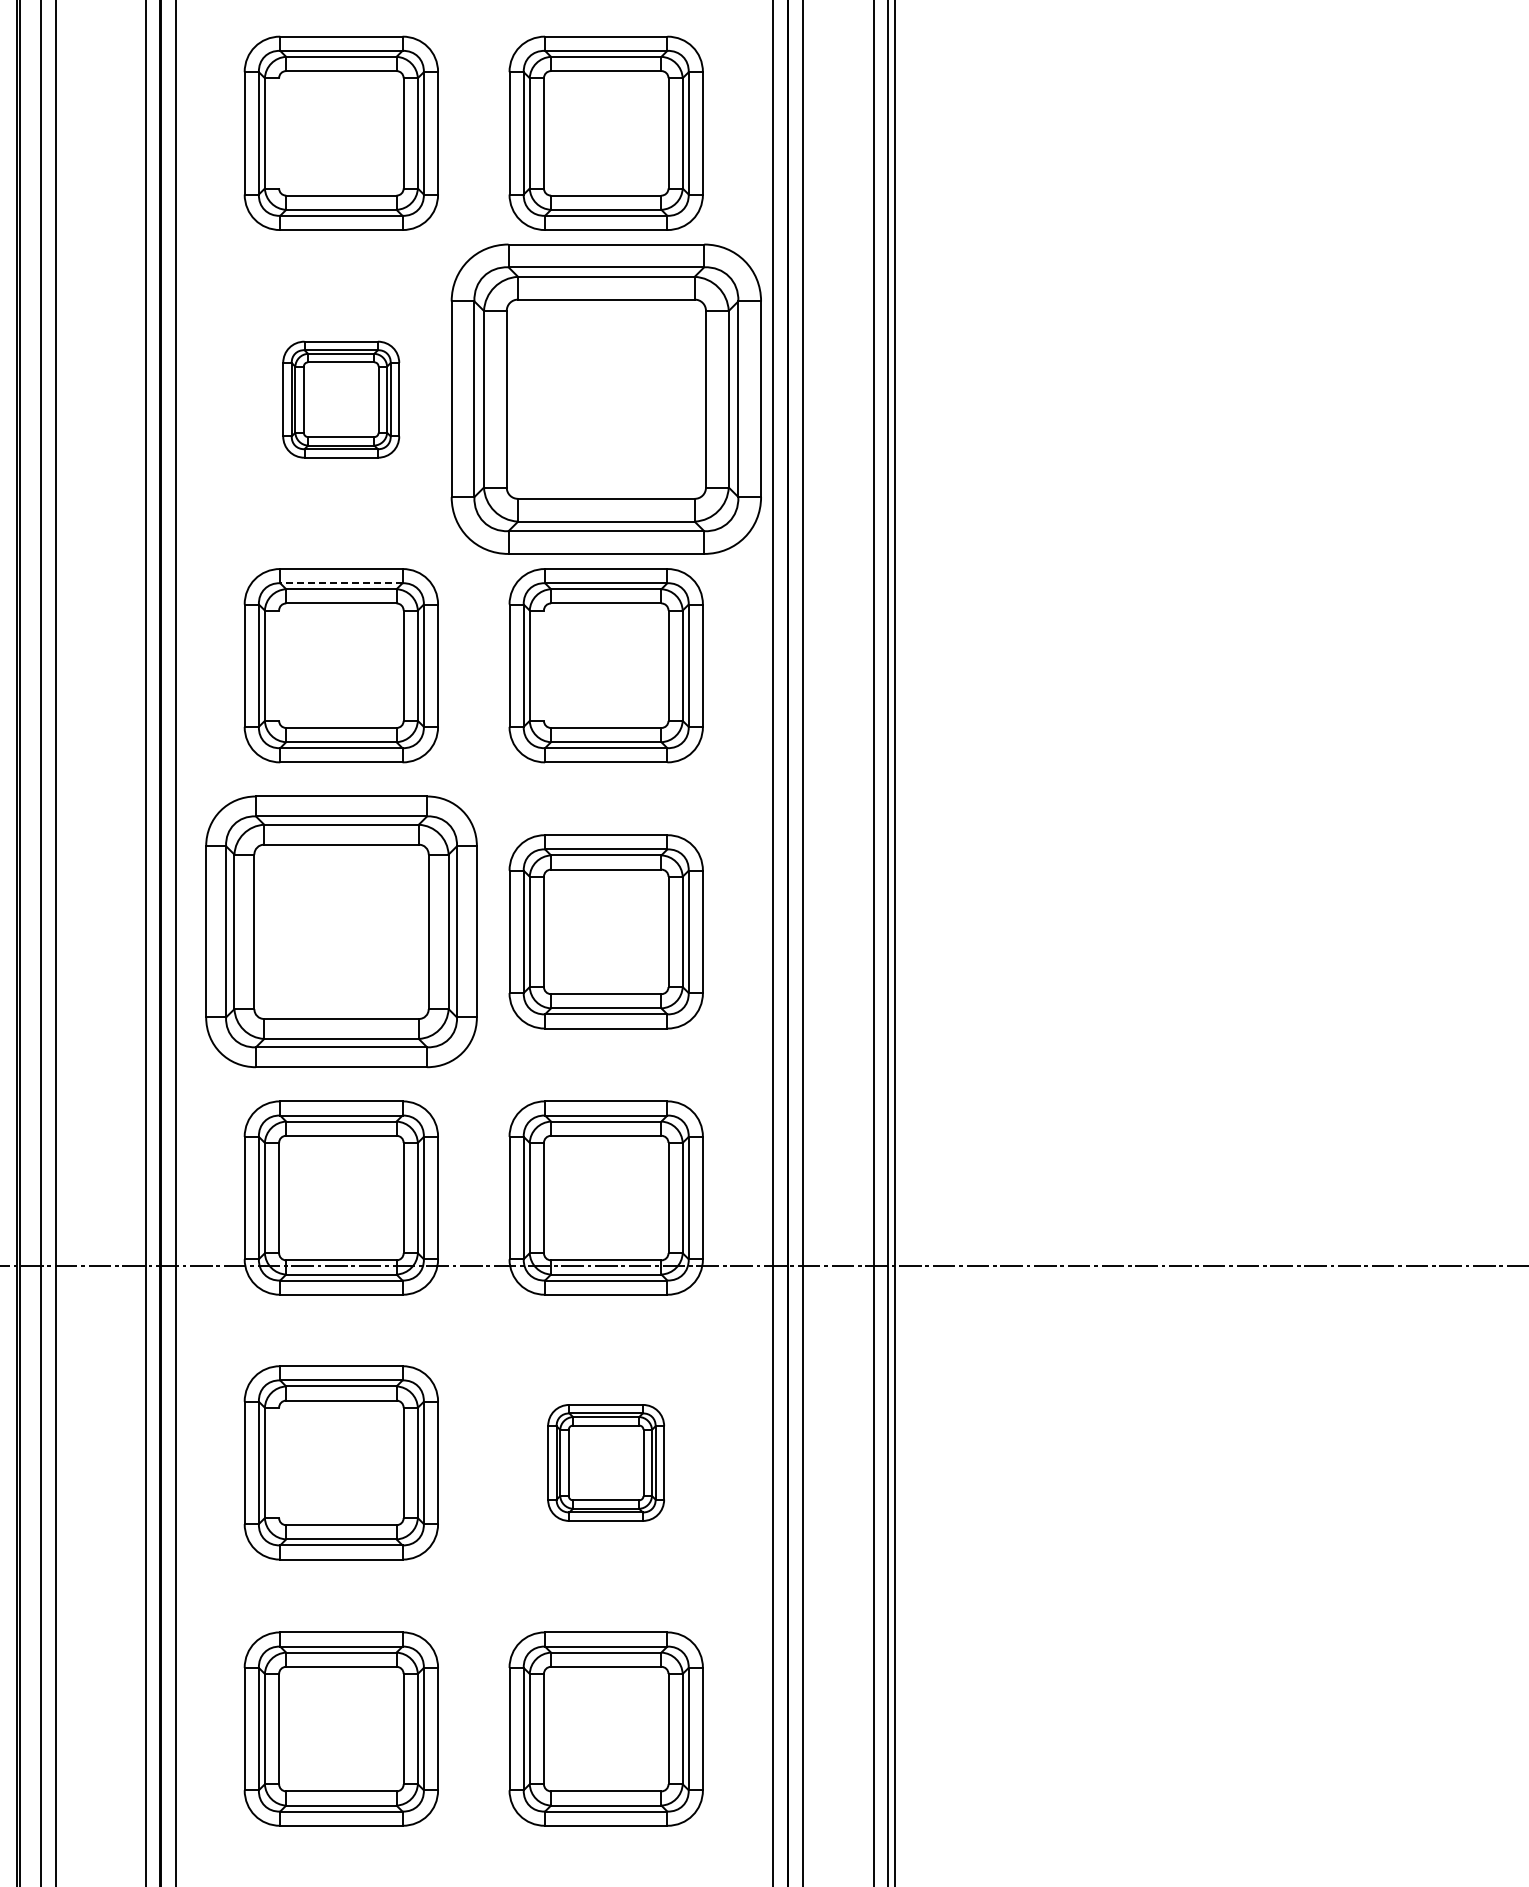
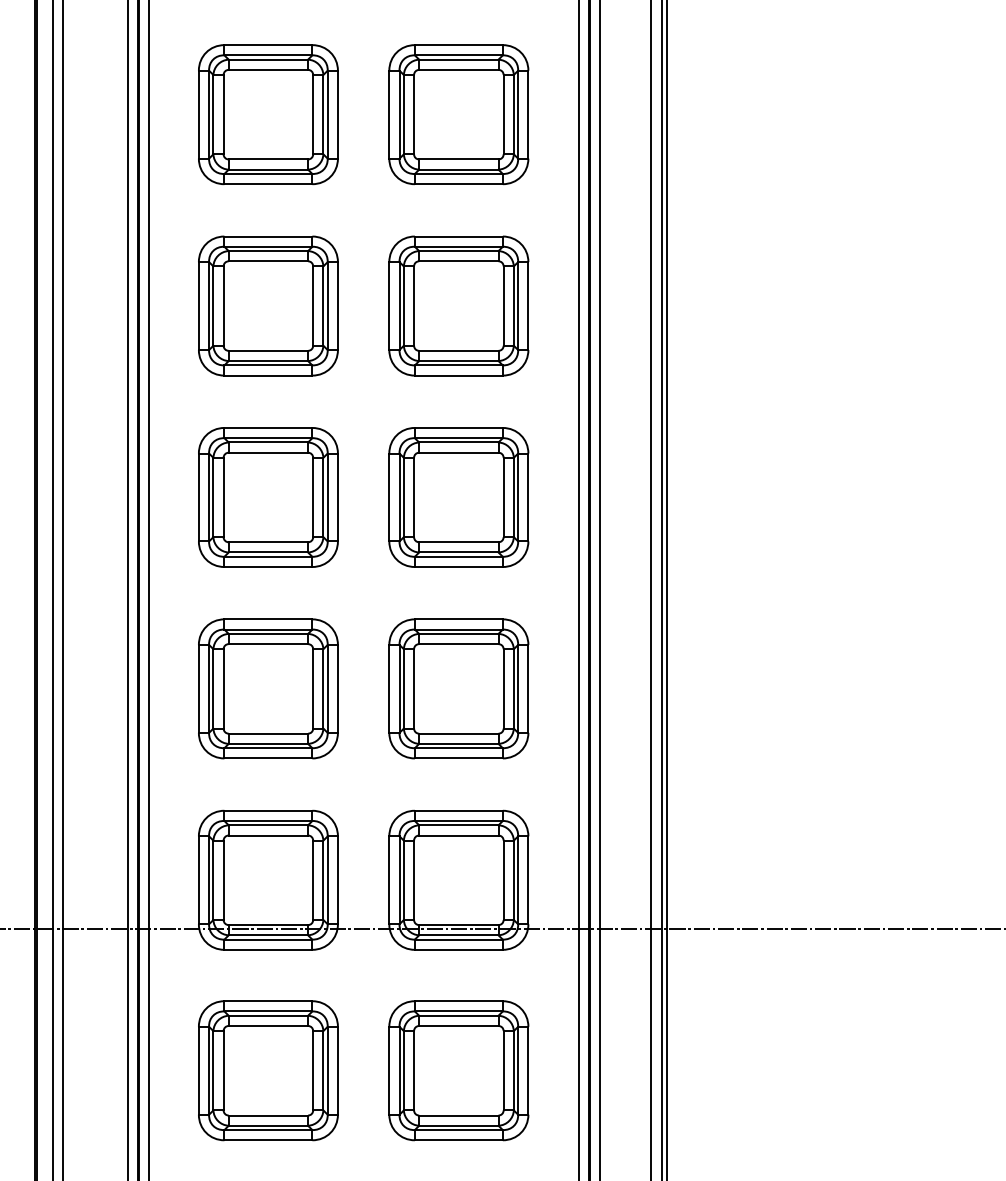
line: (279, 133) -> (223, 114), added
part: (340, 399) -> (267, 306), size x1.67
part: (605, 399) -> (458, 306), size x0.62
line: (340, 583) -> (267, 438), dashed -> solid
line: (279, 665) -> (223, 497), added
line: (543, 665) -> (413, 497), added
part: (340, 931) -> (267, 688), size x0.71
line: (279, 1462) -> (223, 1070), added
part: (605, 1462) -> (458, 1070), size x1.67

